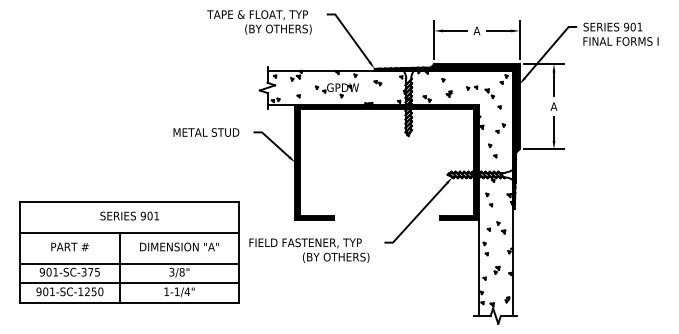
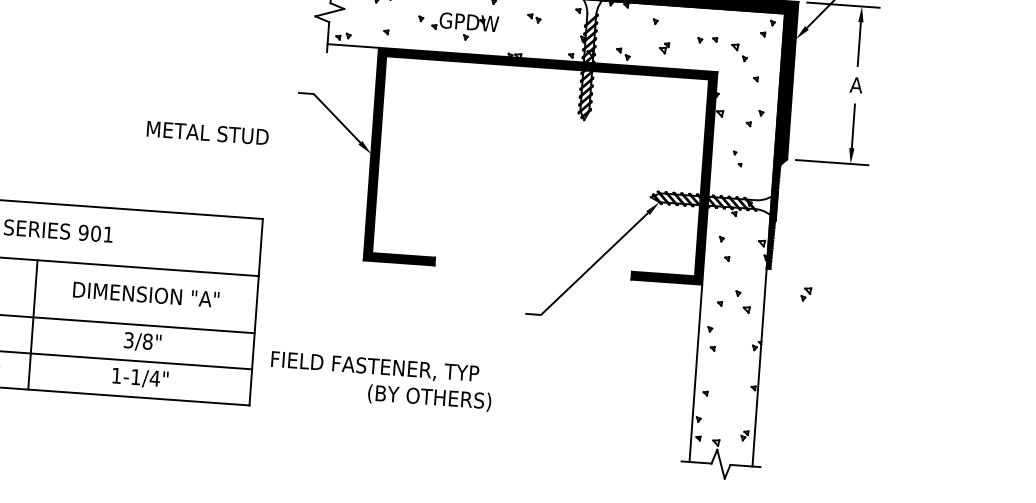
text: (206, 132) -> (207, 133), moved
part: (492, 150) -> (736, 157), size x0.6
text: (309, 250) -> (381, 381), moved
part: (496, 269) -> (805, 292), moved

